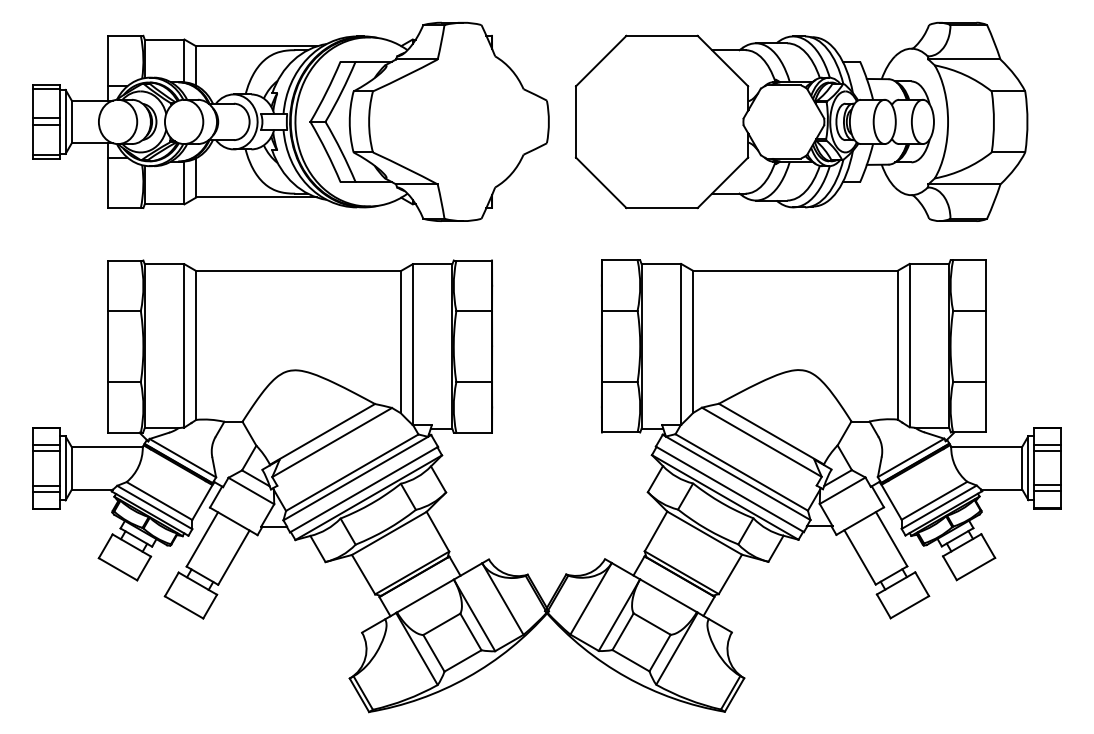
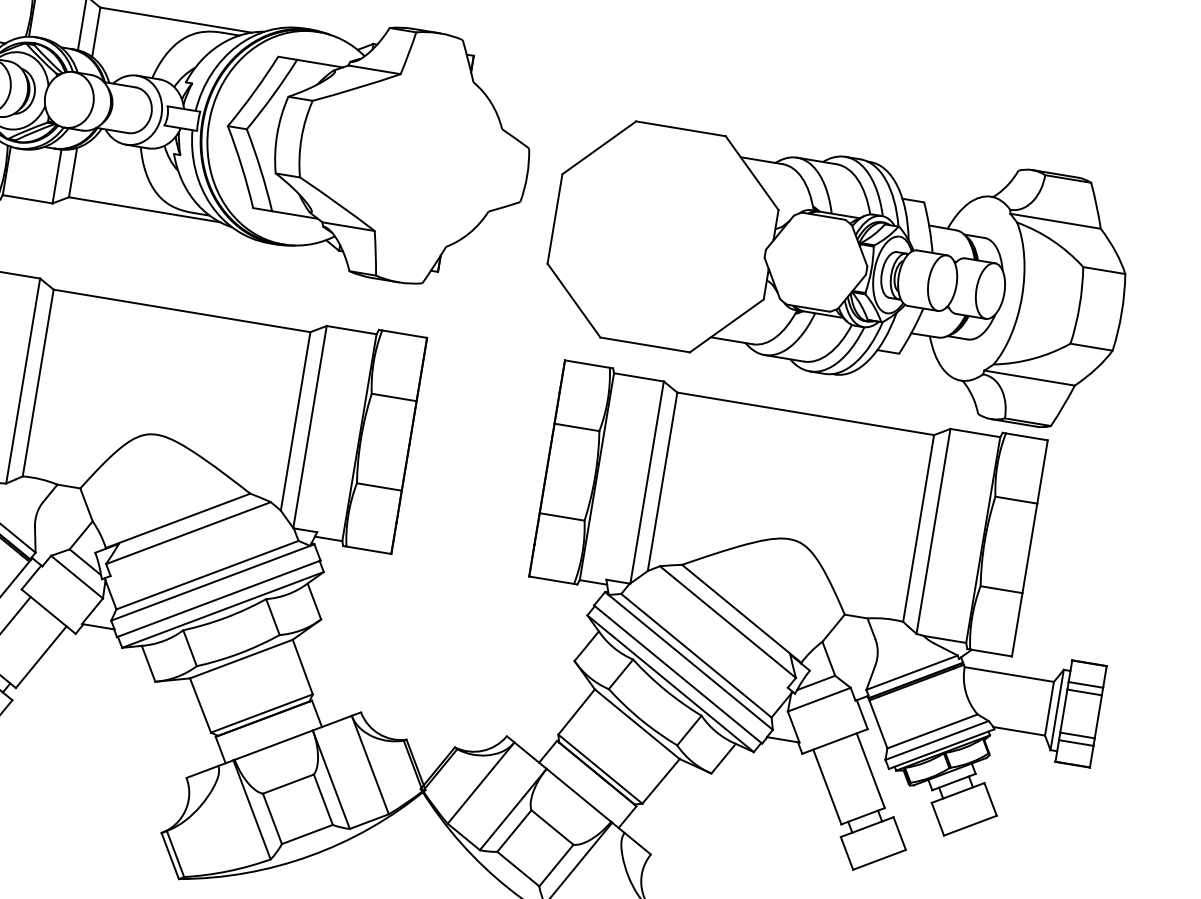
part: (801, 121) -> (838, 265), moved

